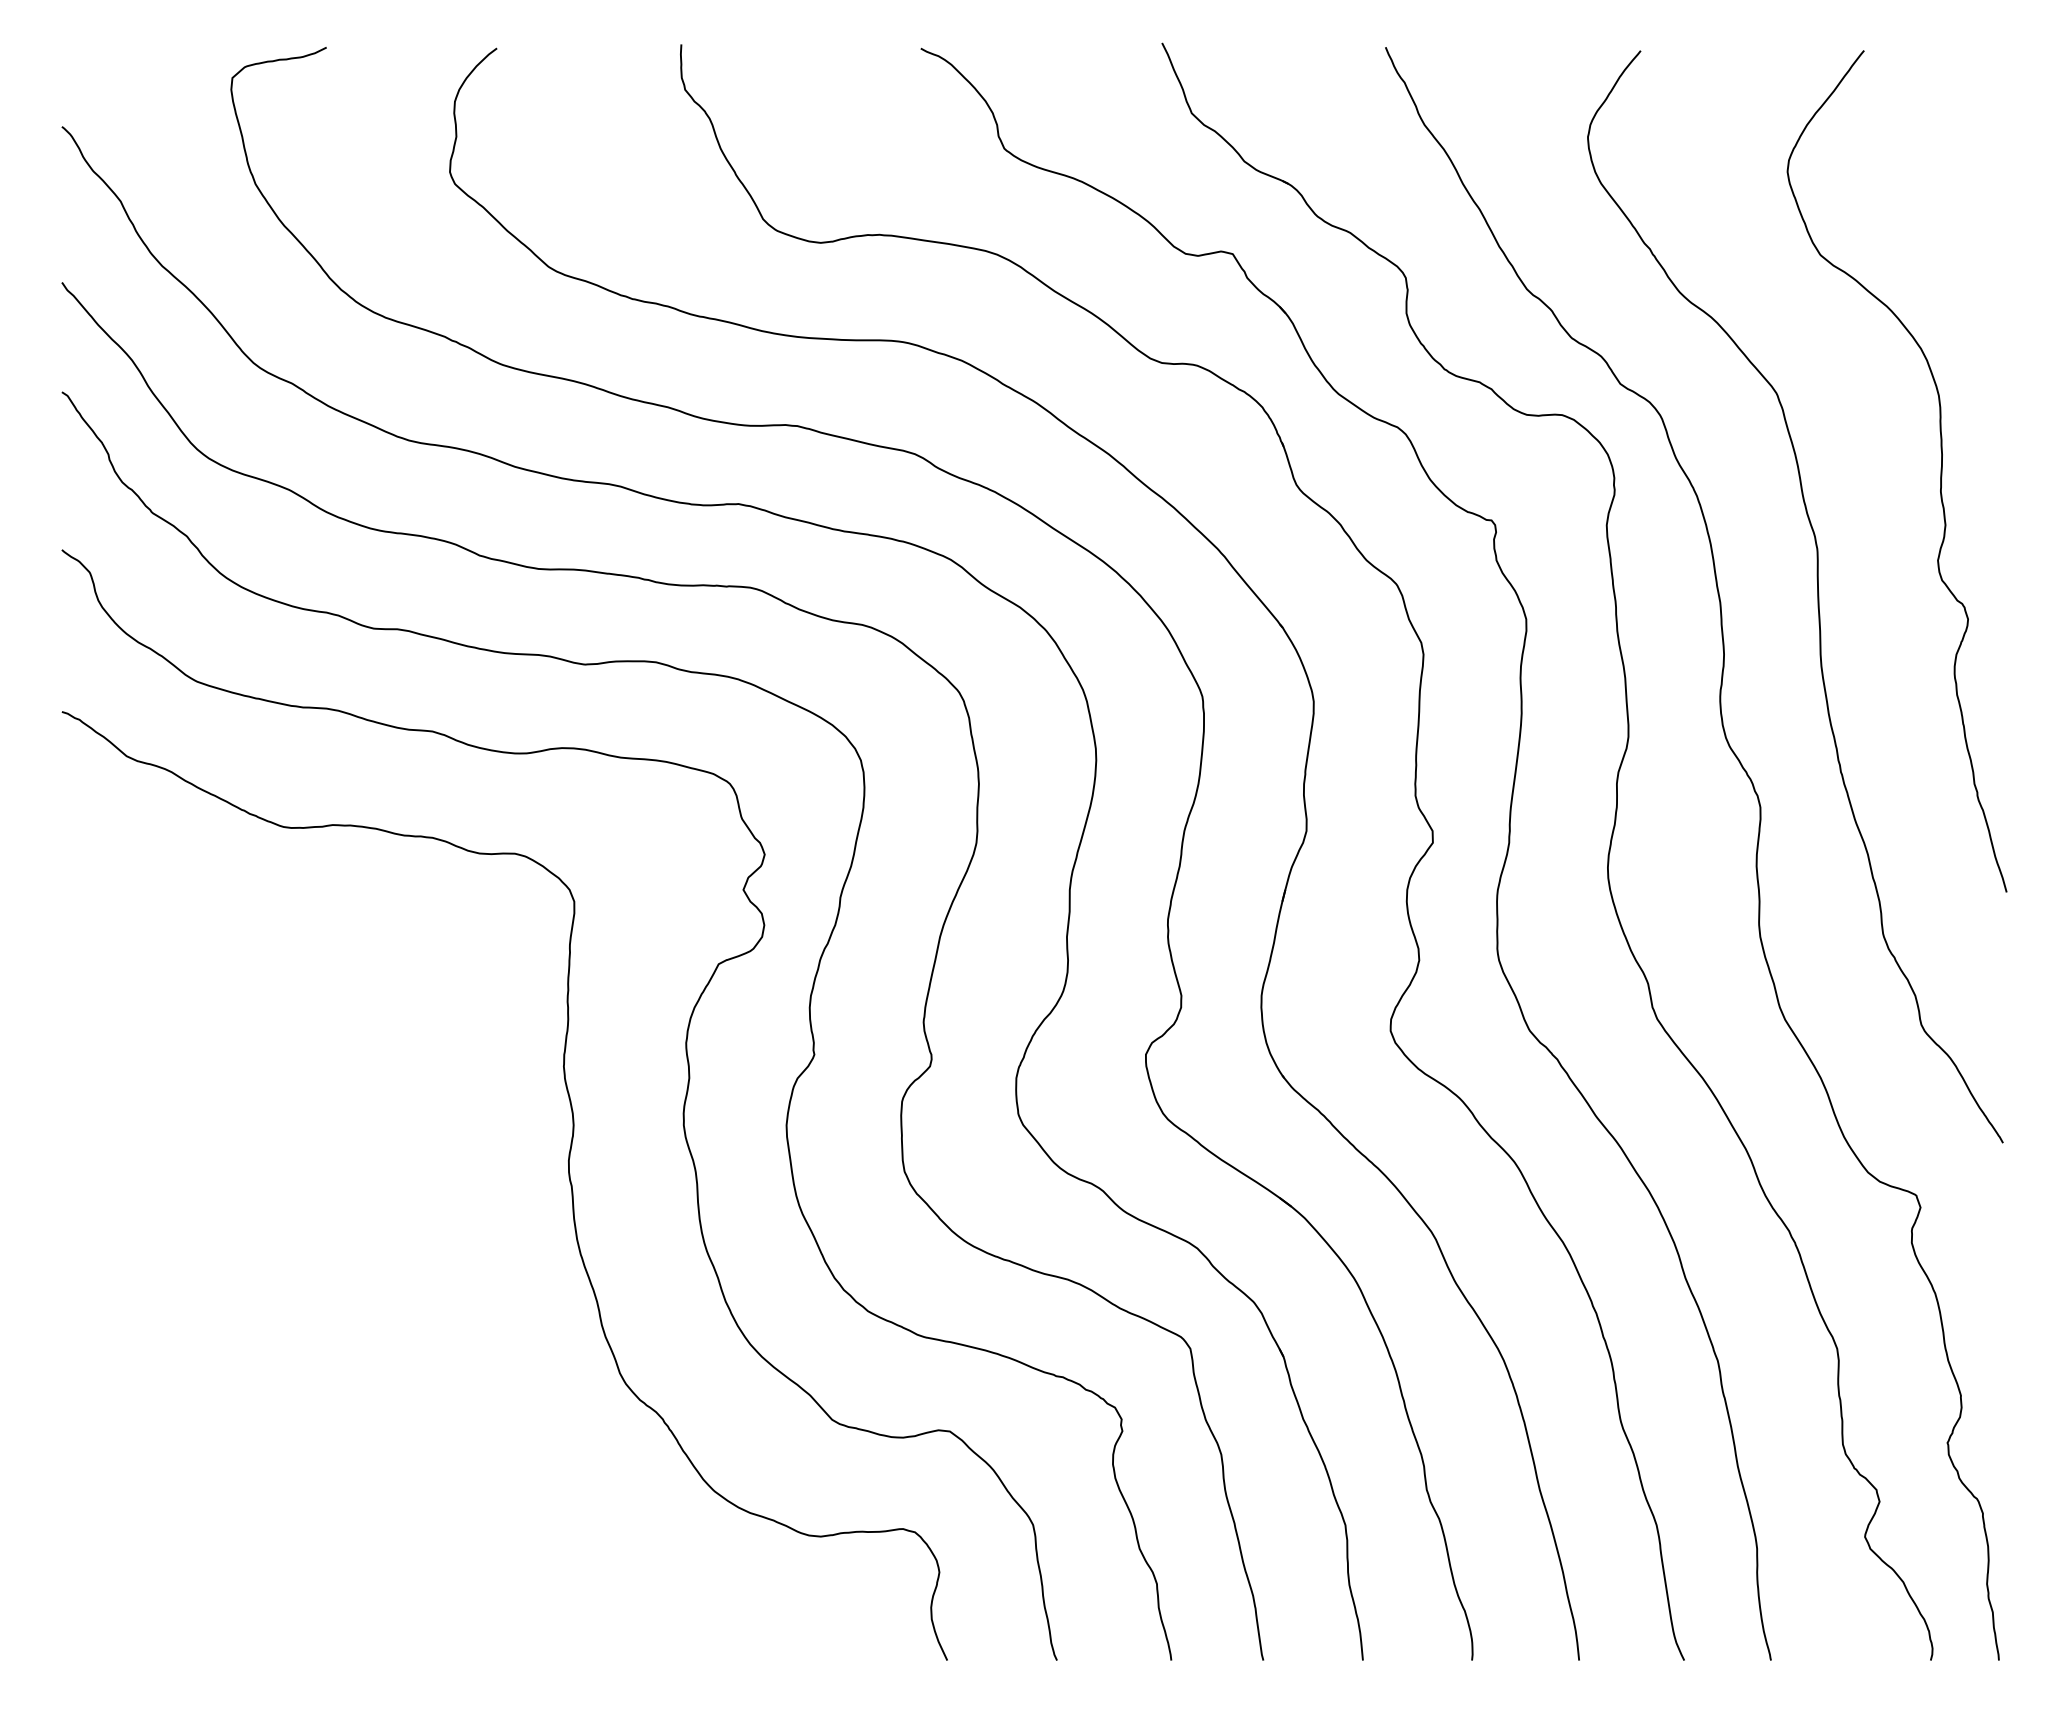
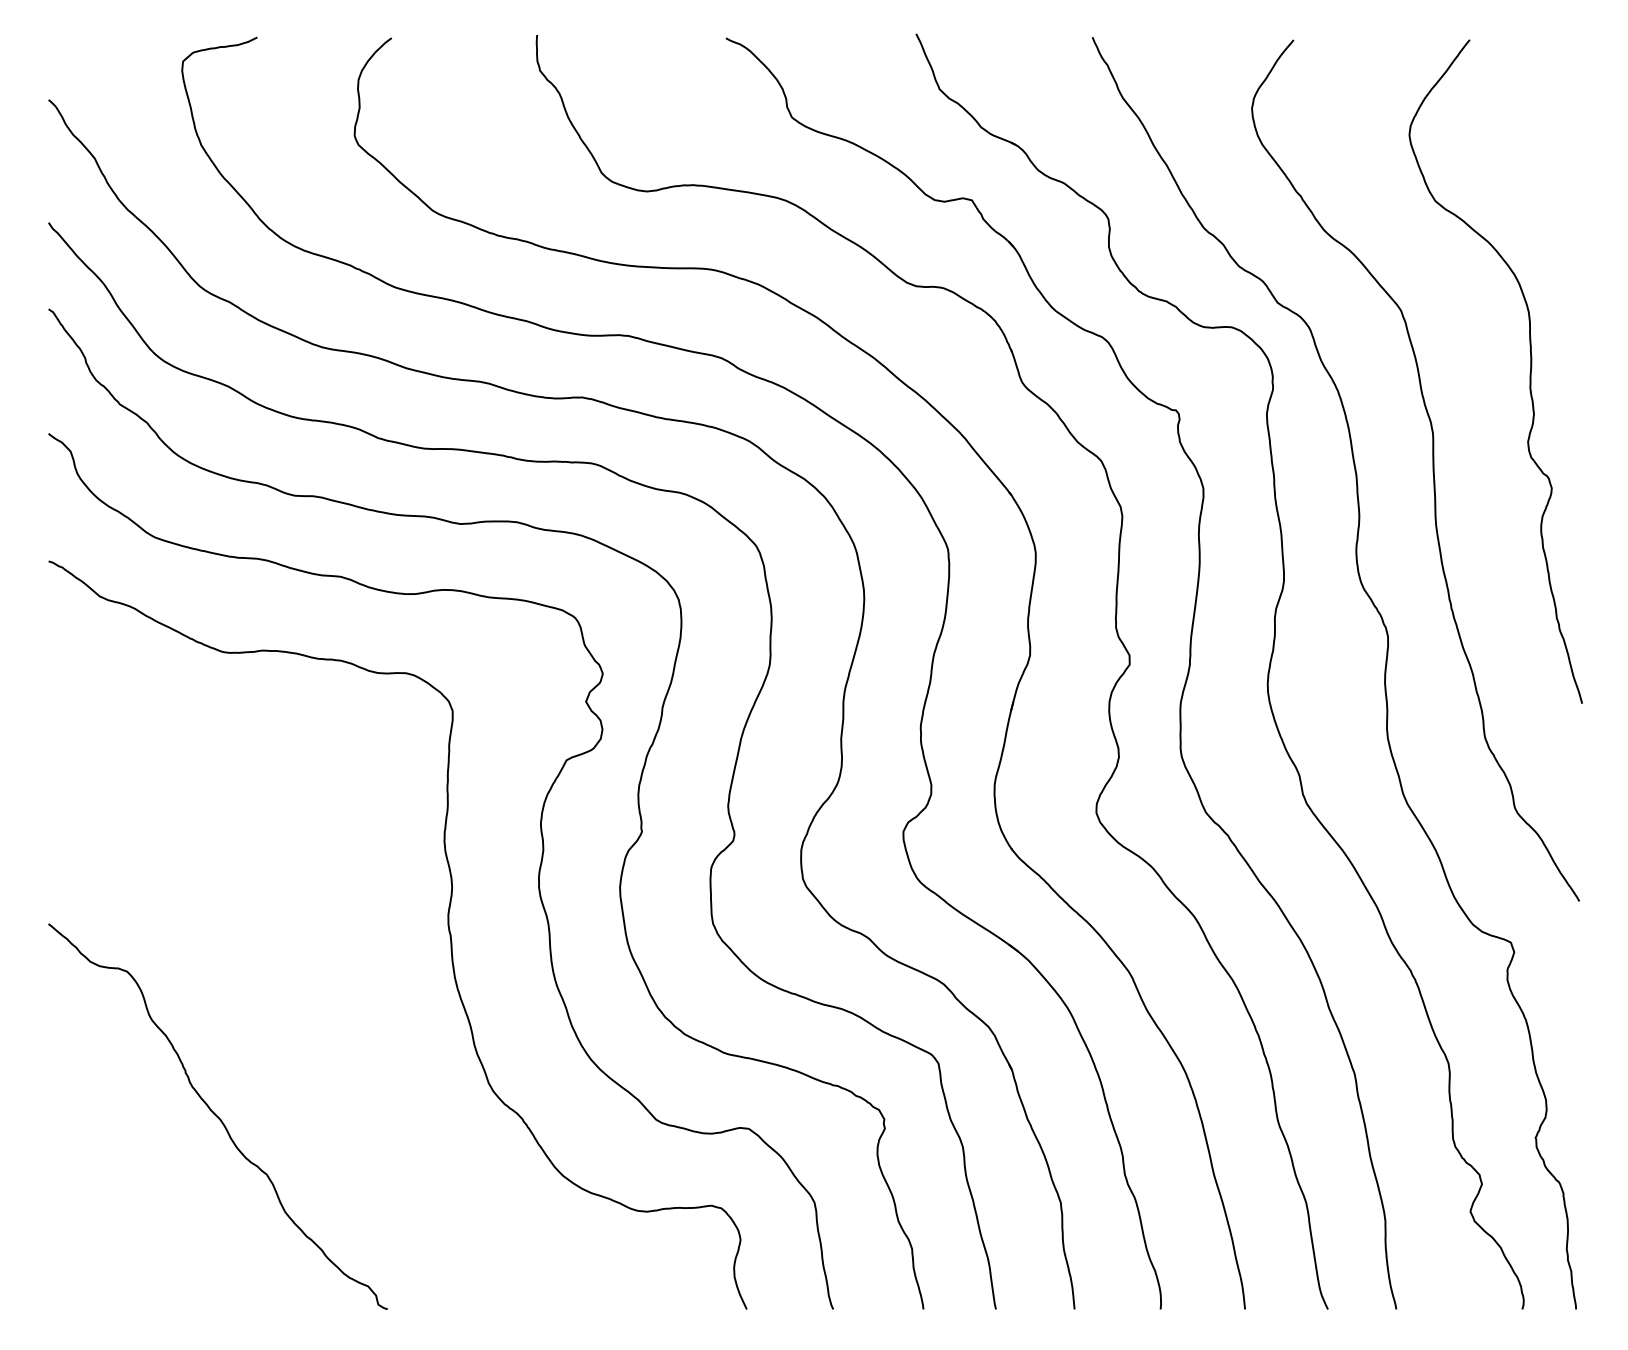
curve: (276, 1415) -> (217, 1116), added

